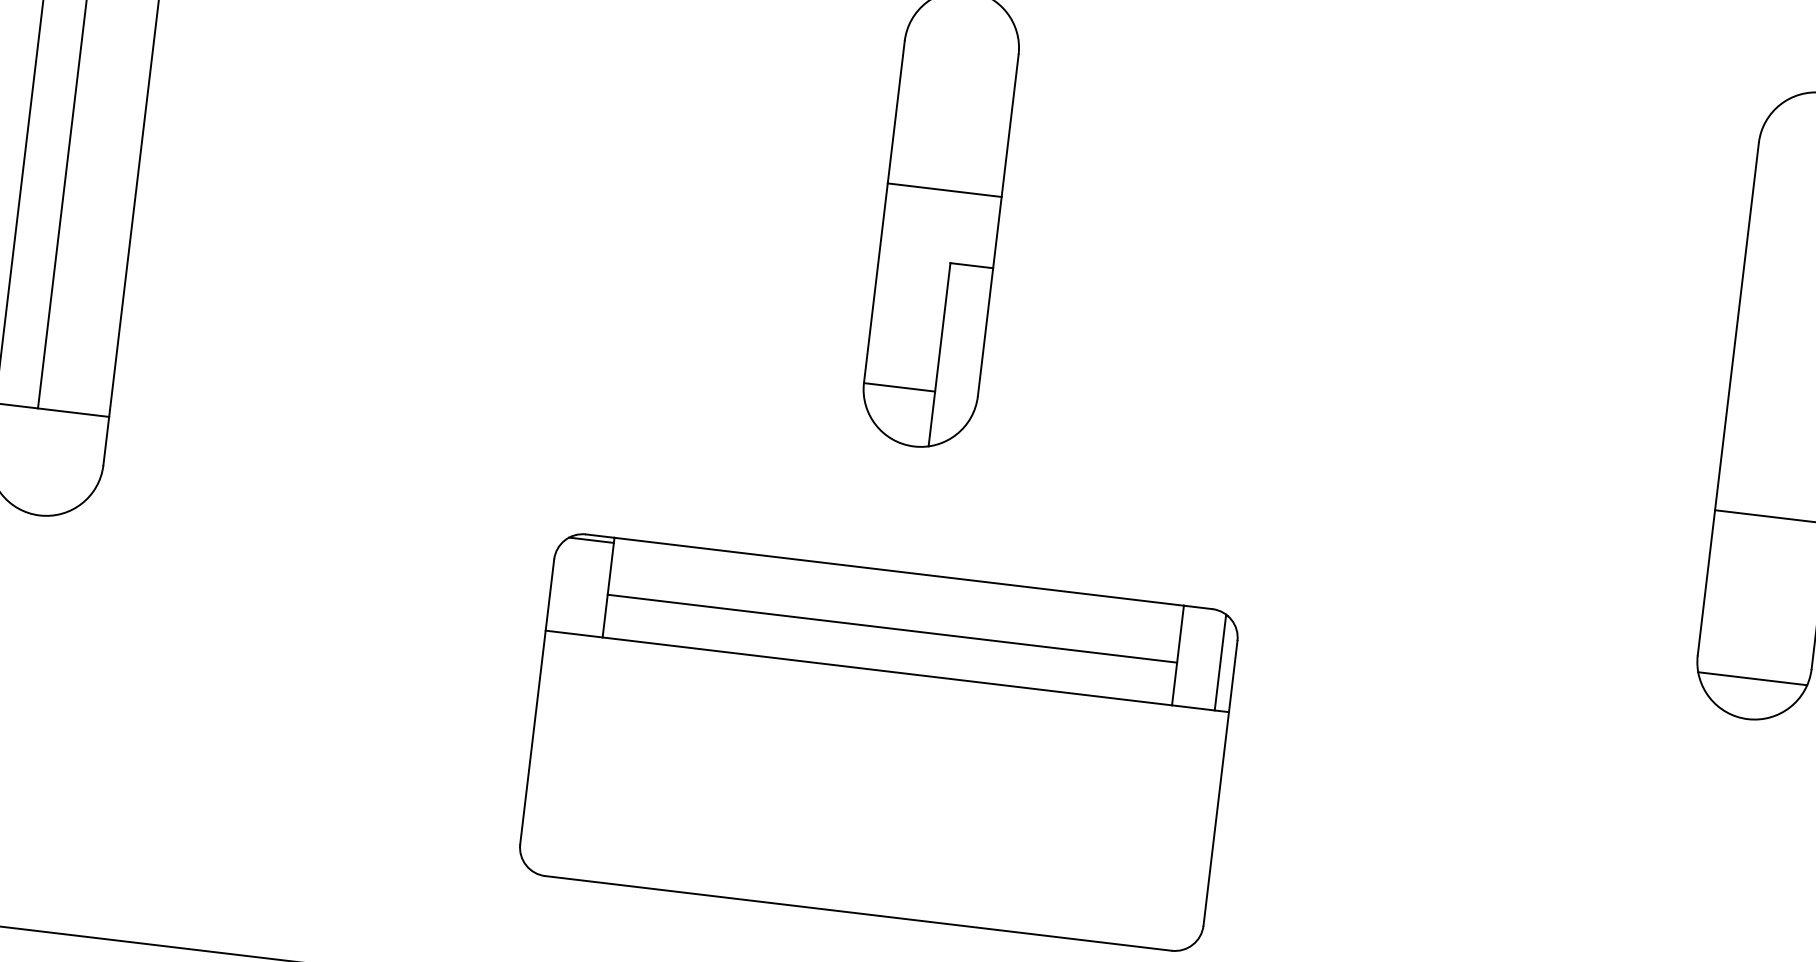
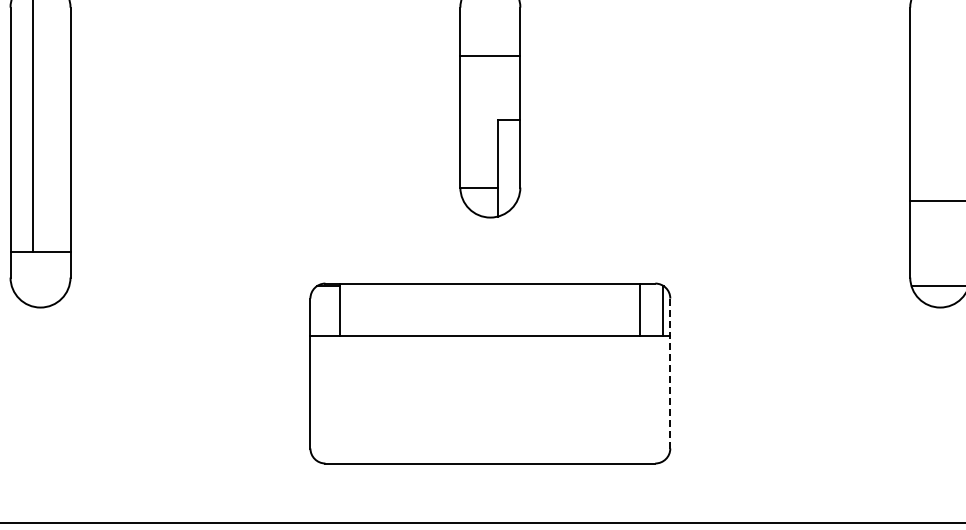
line: (944, 190) -> (490, 55), moved
line: (892, 628) -> (490, 313), removed
line: (1220, 783) -> (670, 373), solid -> dashed

